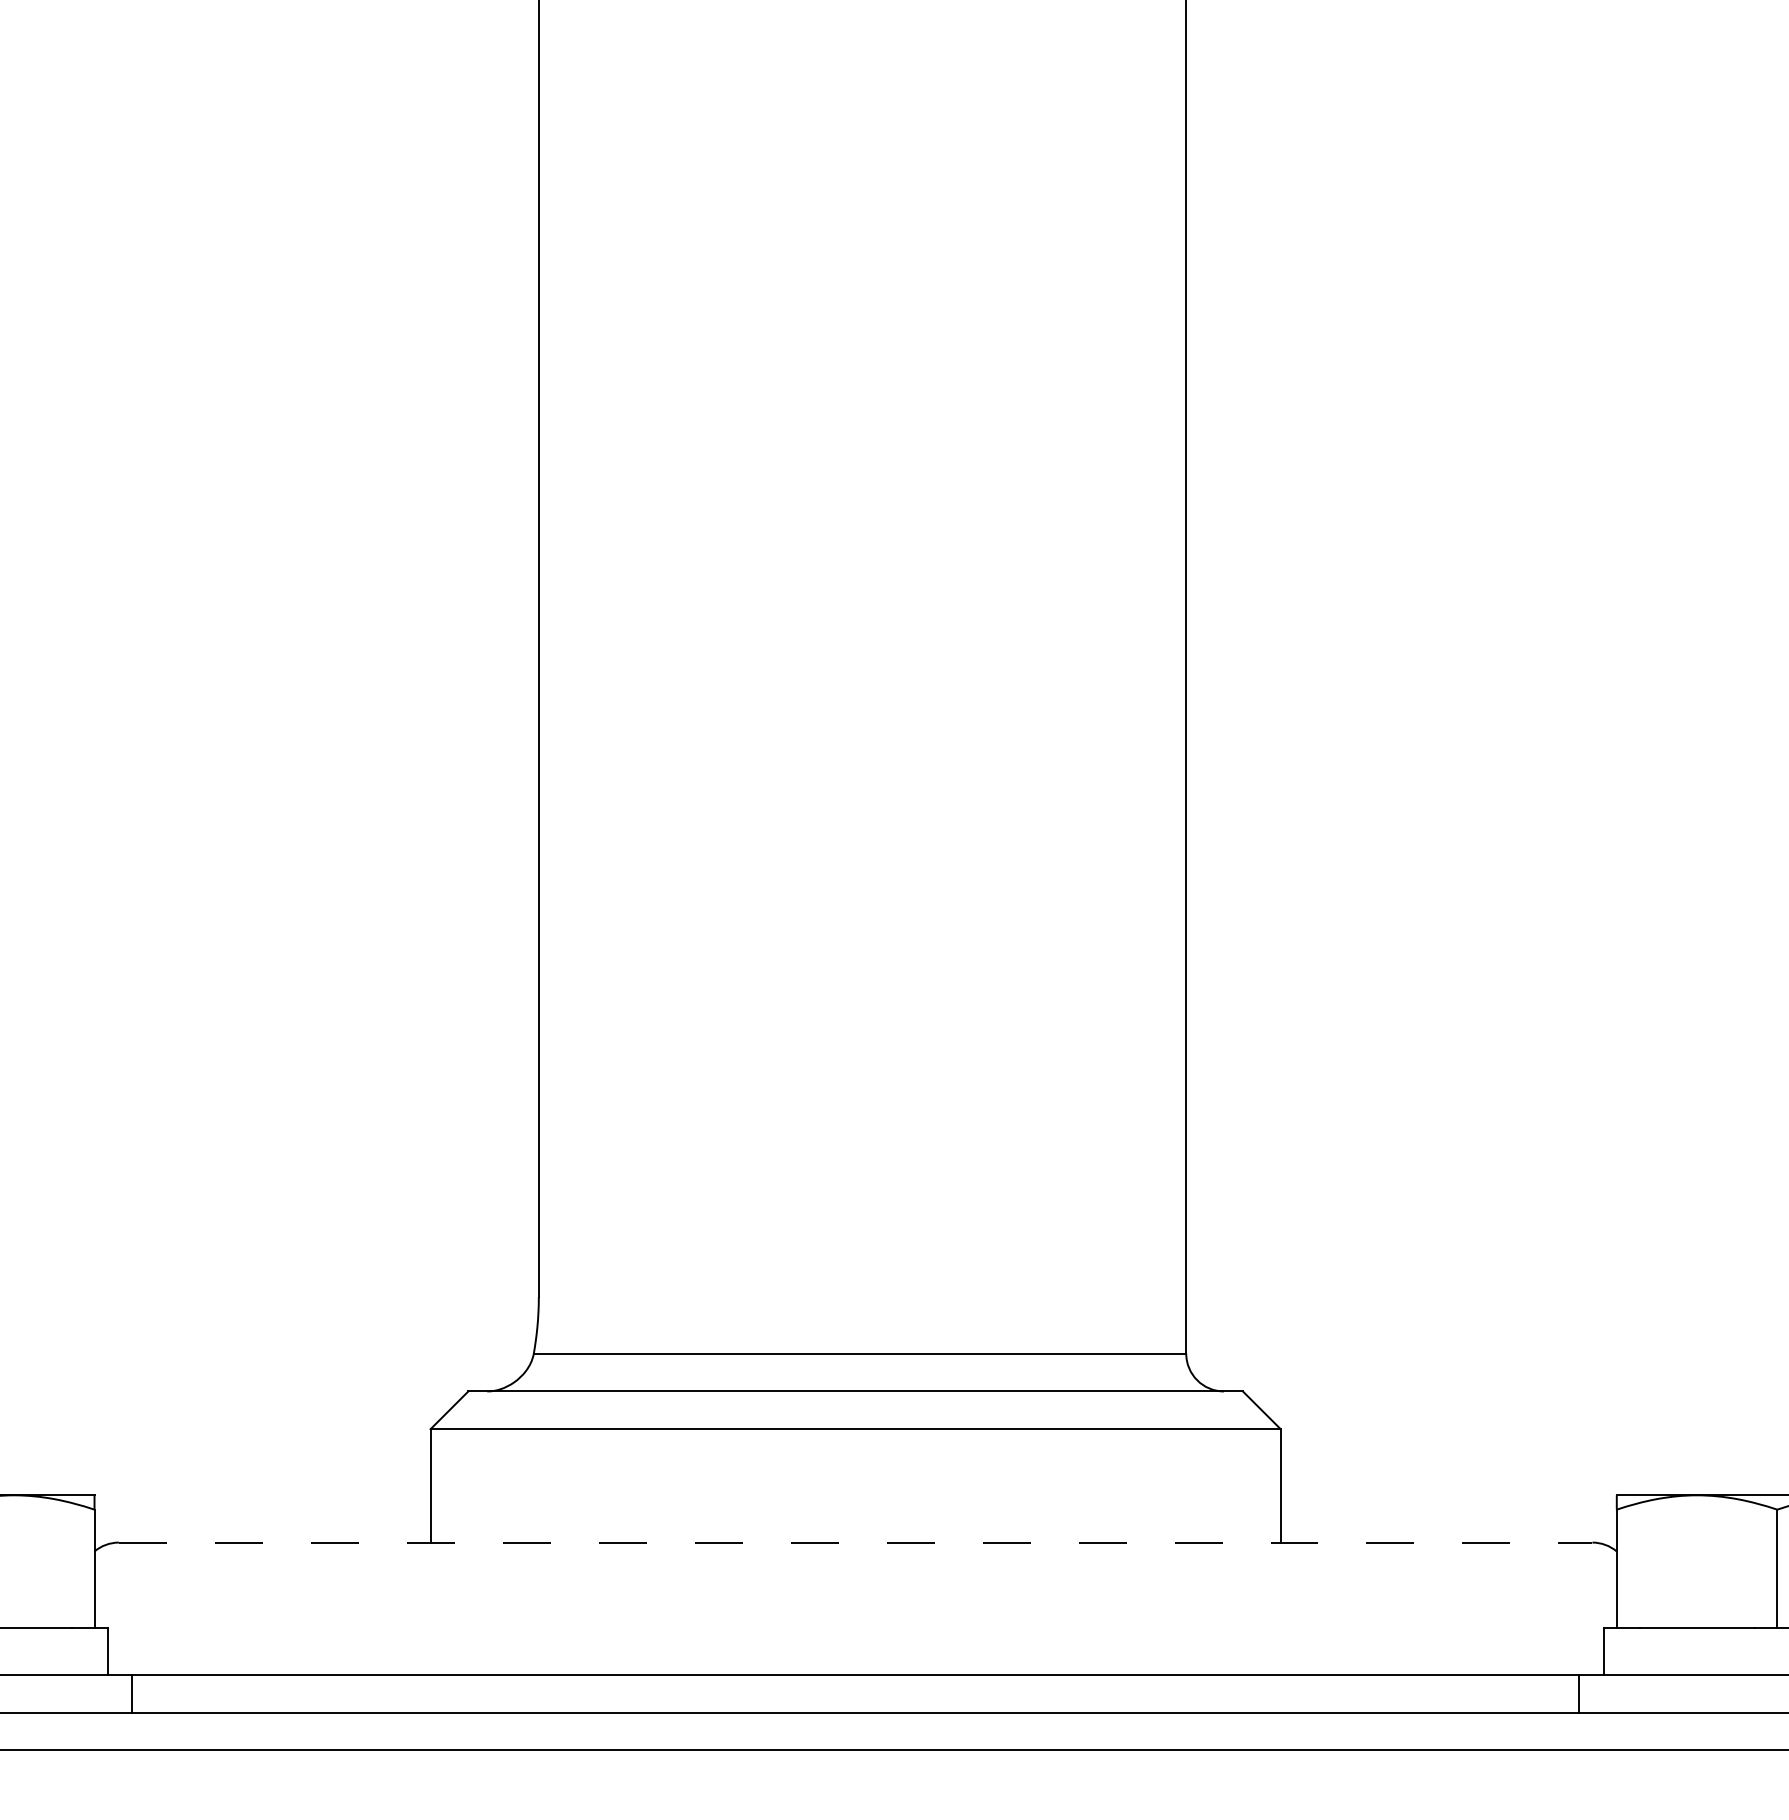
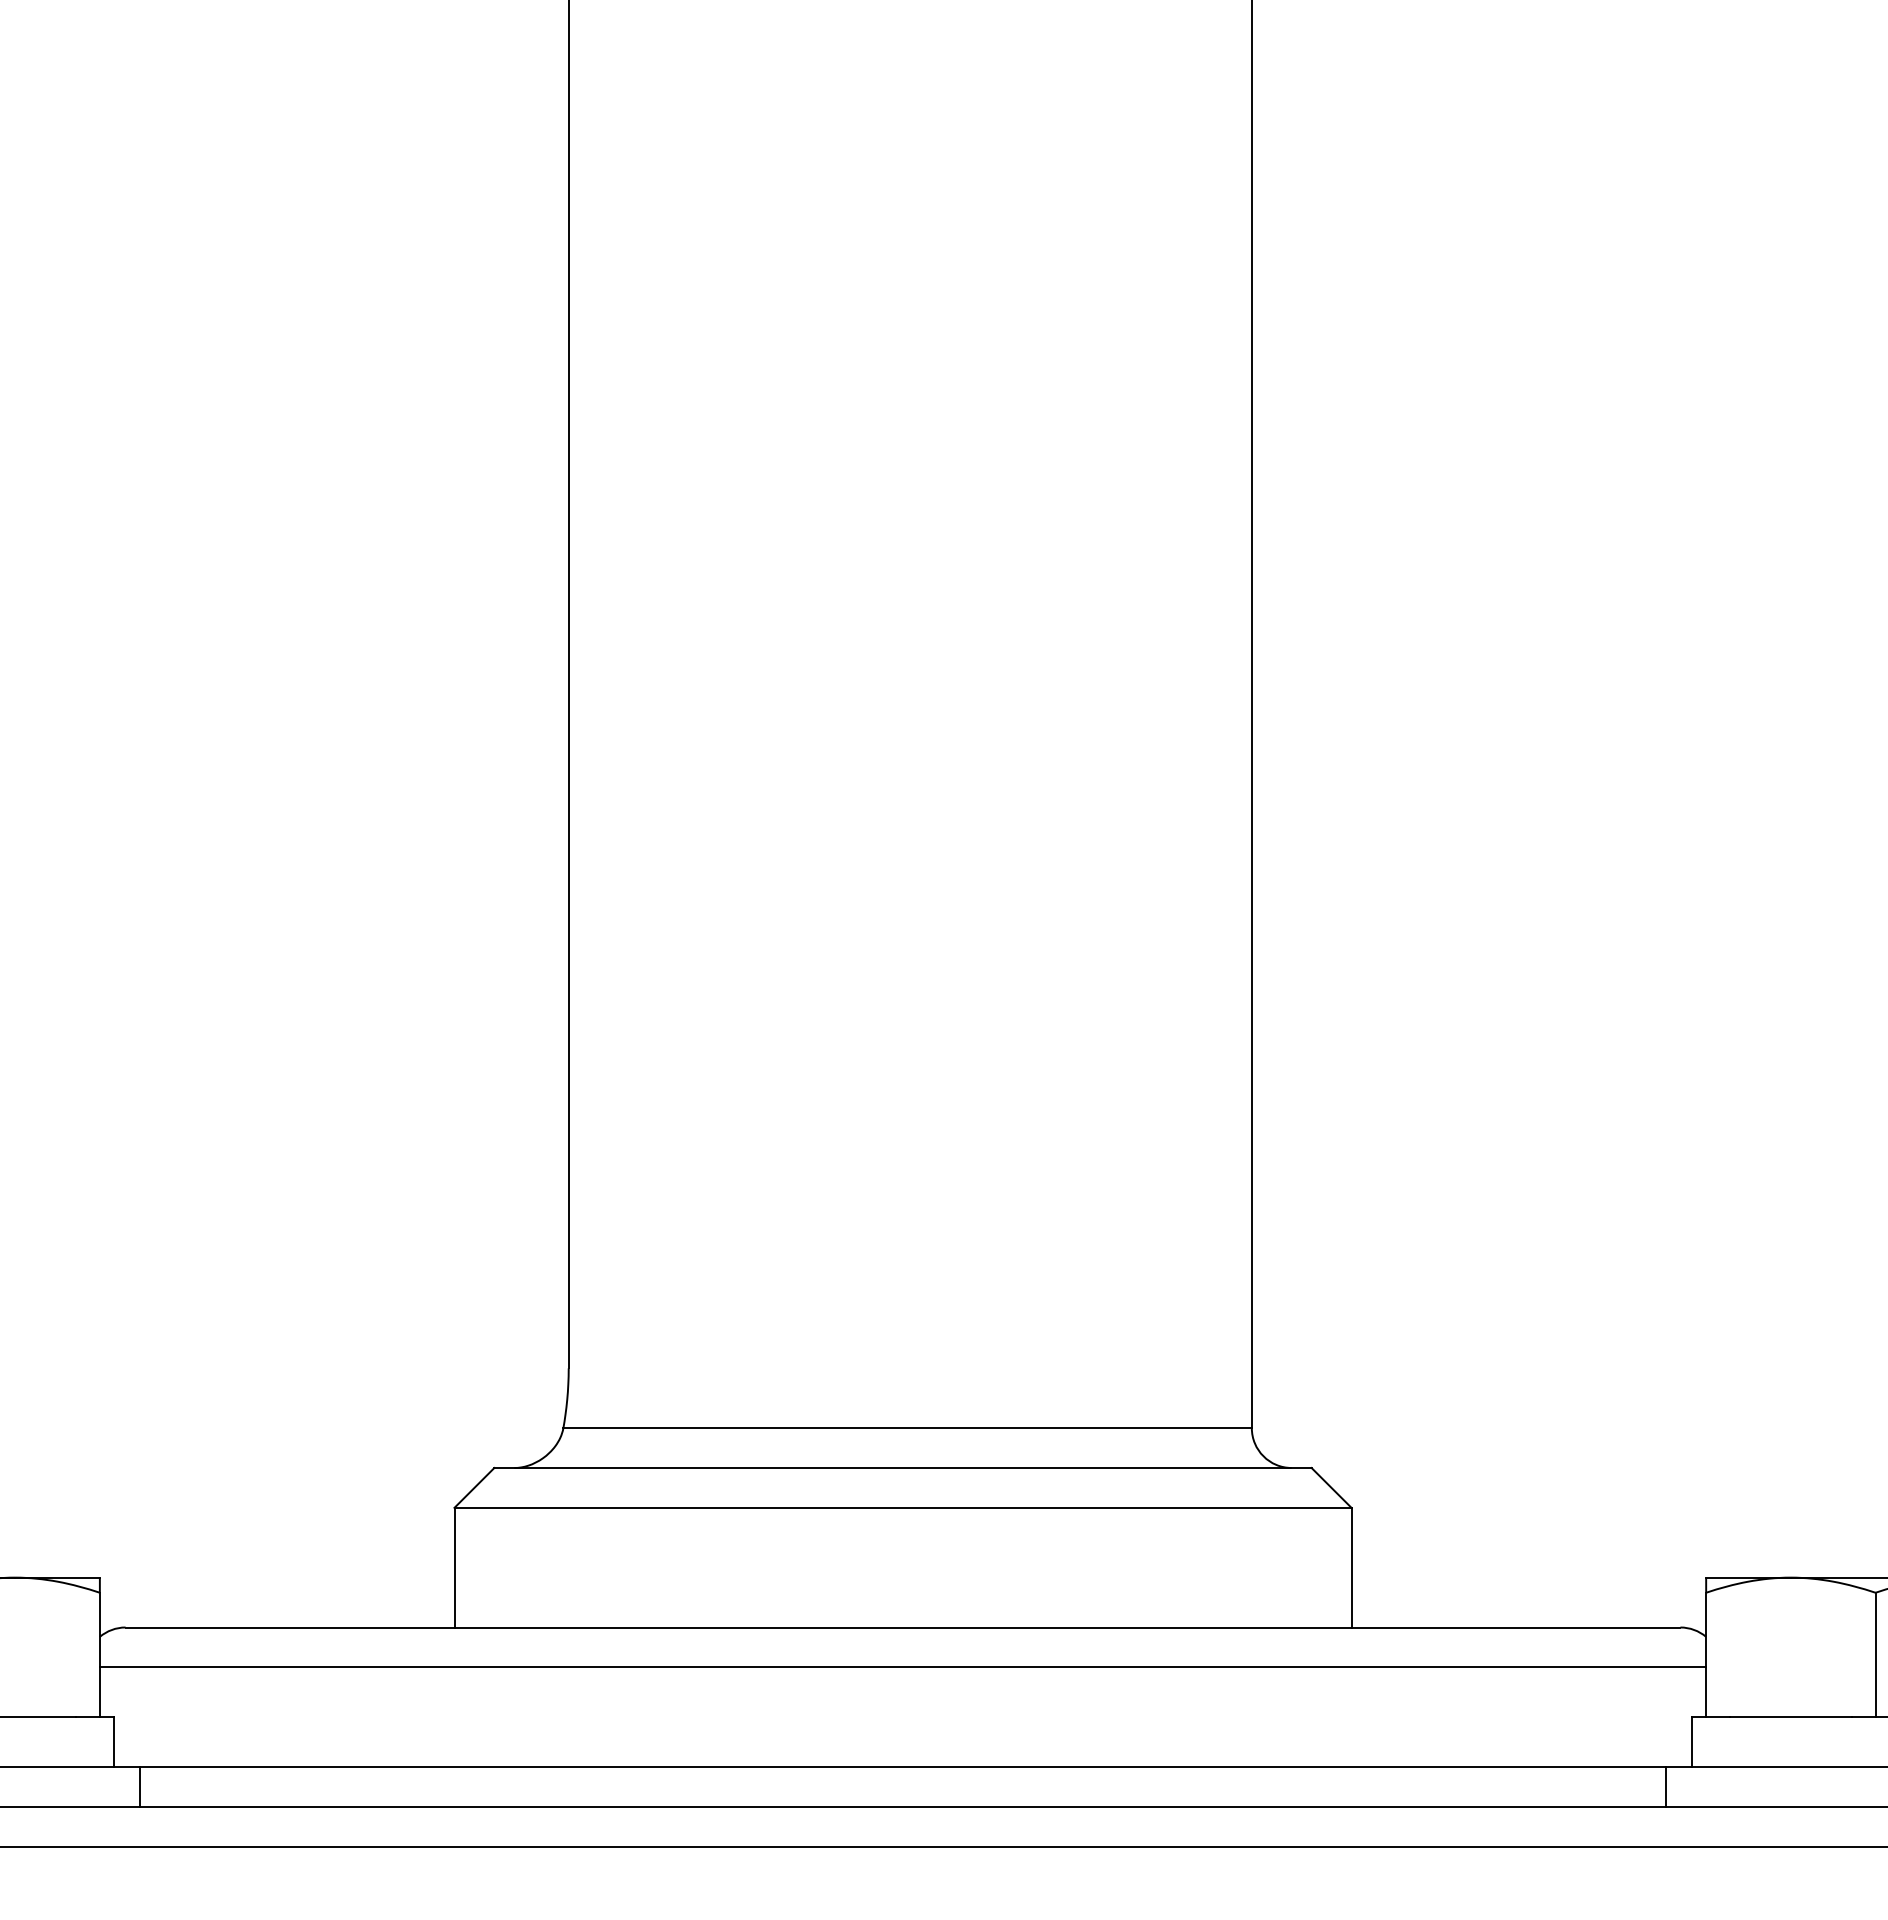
line: (856, 1542) -> (903, 1627), dashed -> solid
line: (855, 1580) -> (902, 1667), added

